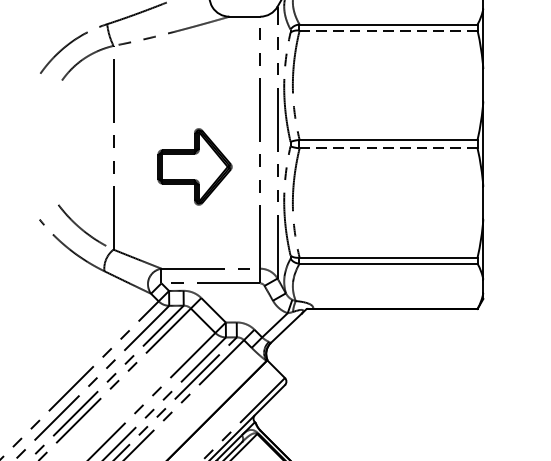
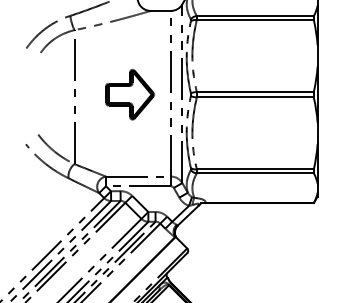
line: (387, 31) -> (254, 20), dashed -> solid
line: (387, 148) -> (254, 97), dashed -> solid
part: (195, 166) -> (130, 94), moved

